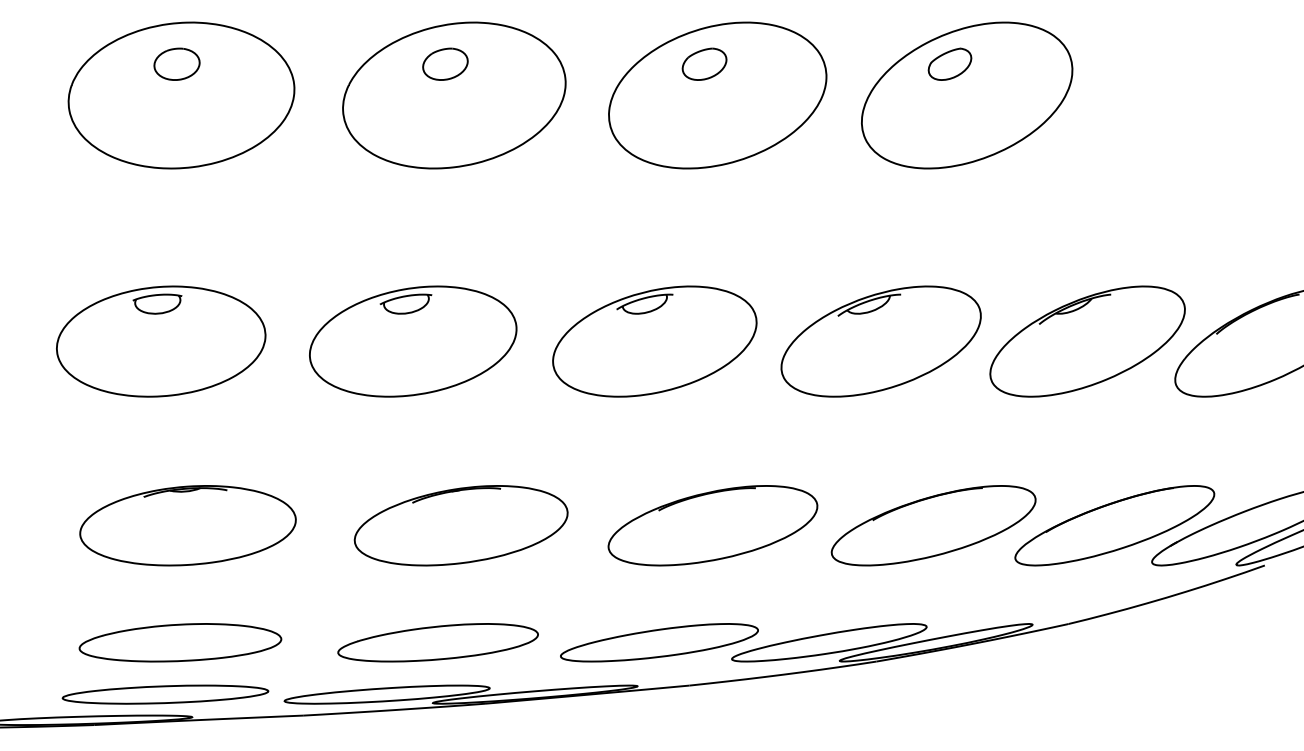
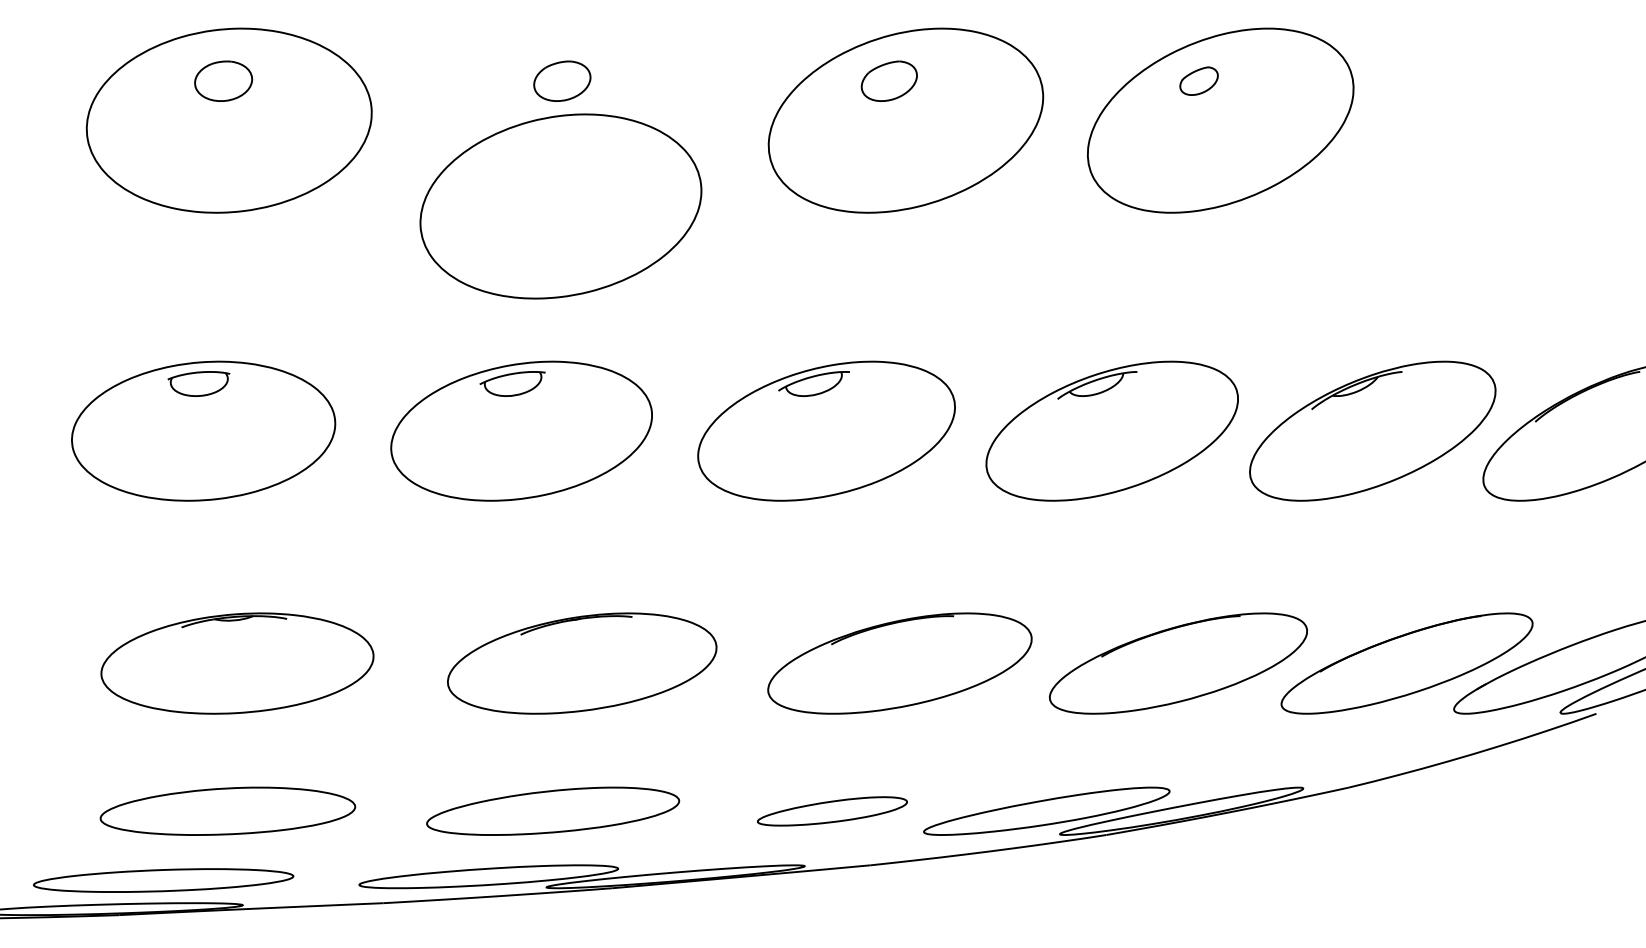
part: (949, 63) -> (1198, 80), size x0.7
part: (454, 95) -> (561, 206), moved
part: (659, 642) -> (832, 810), size x0.6
part: (165, 694) -> (163, 880), moved

